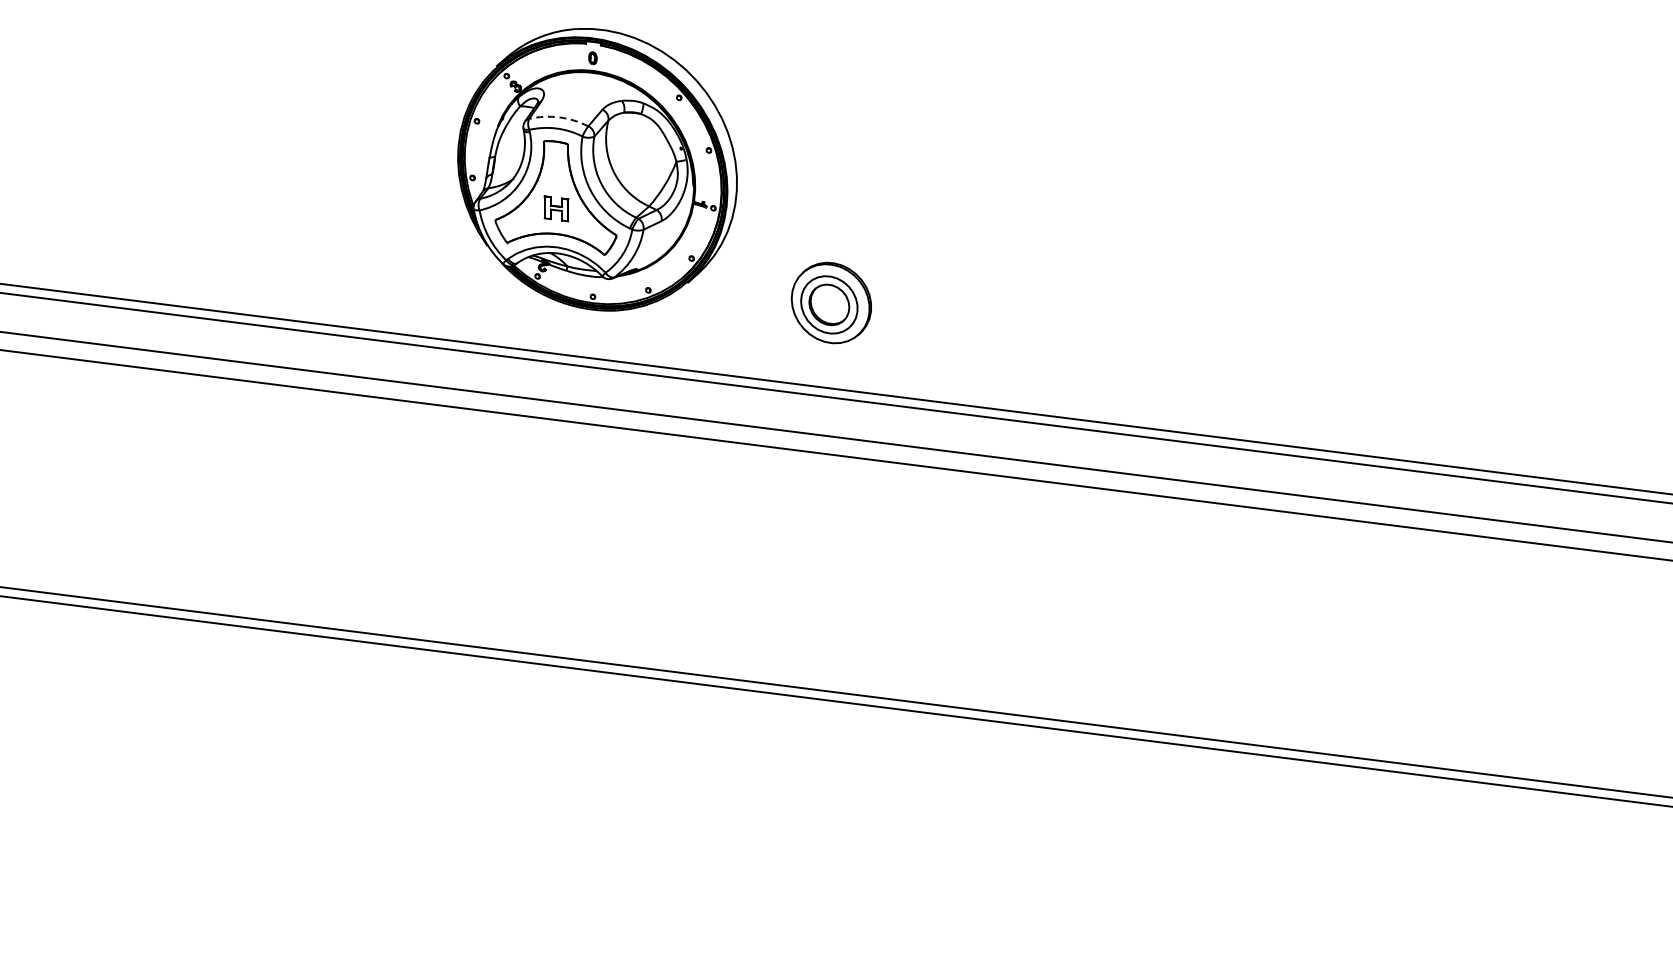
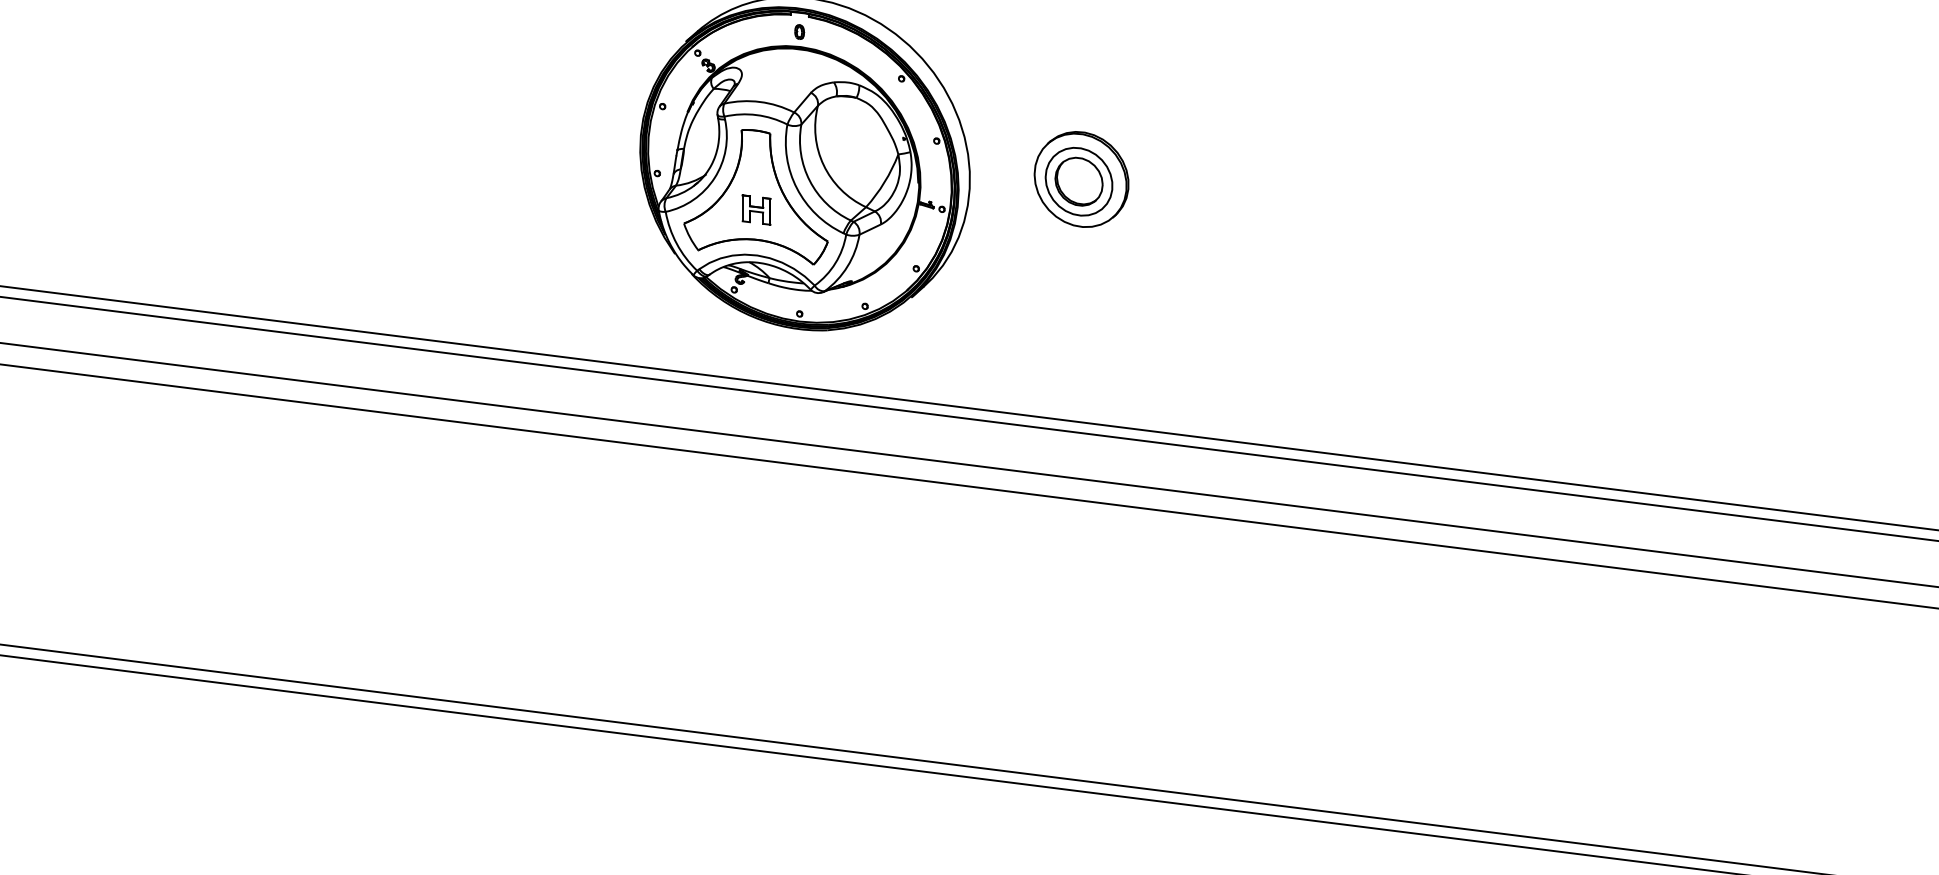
arc: (559, 117) -> (760, 102), dashed -> solid
part: (830, 302) -> (1080, 178), moved

